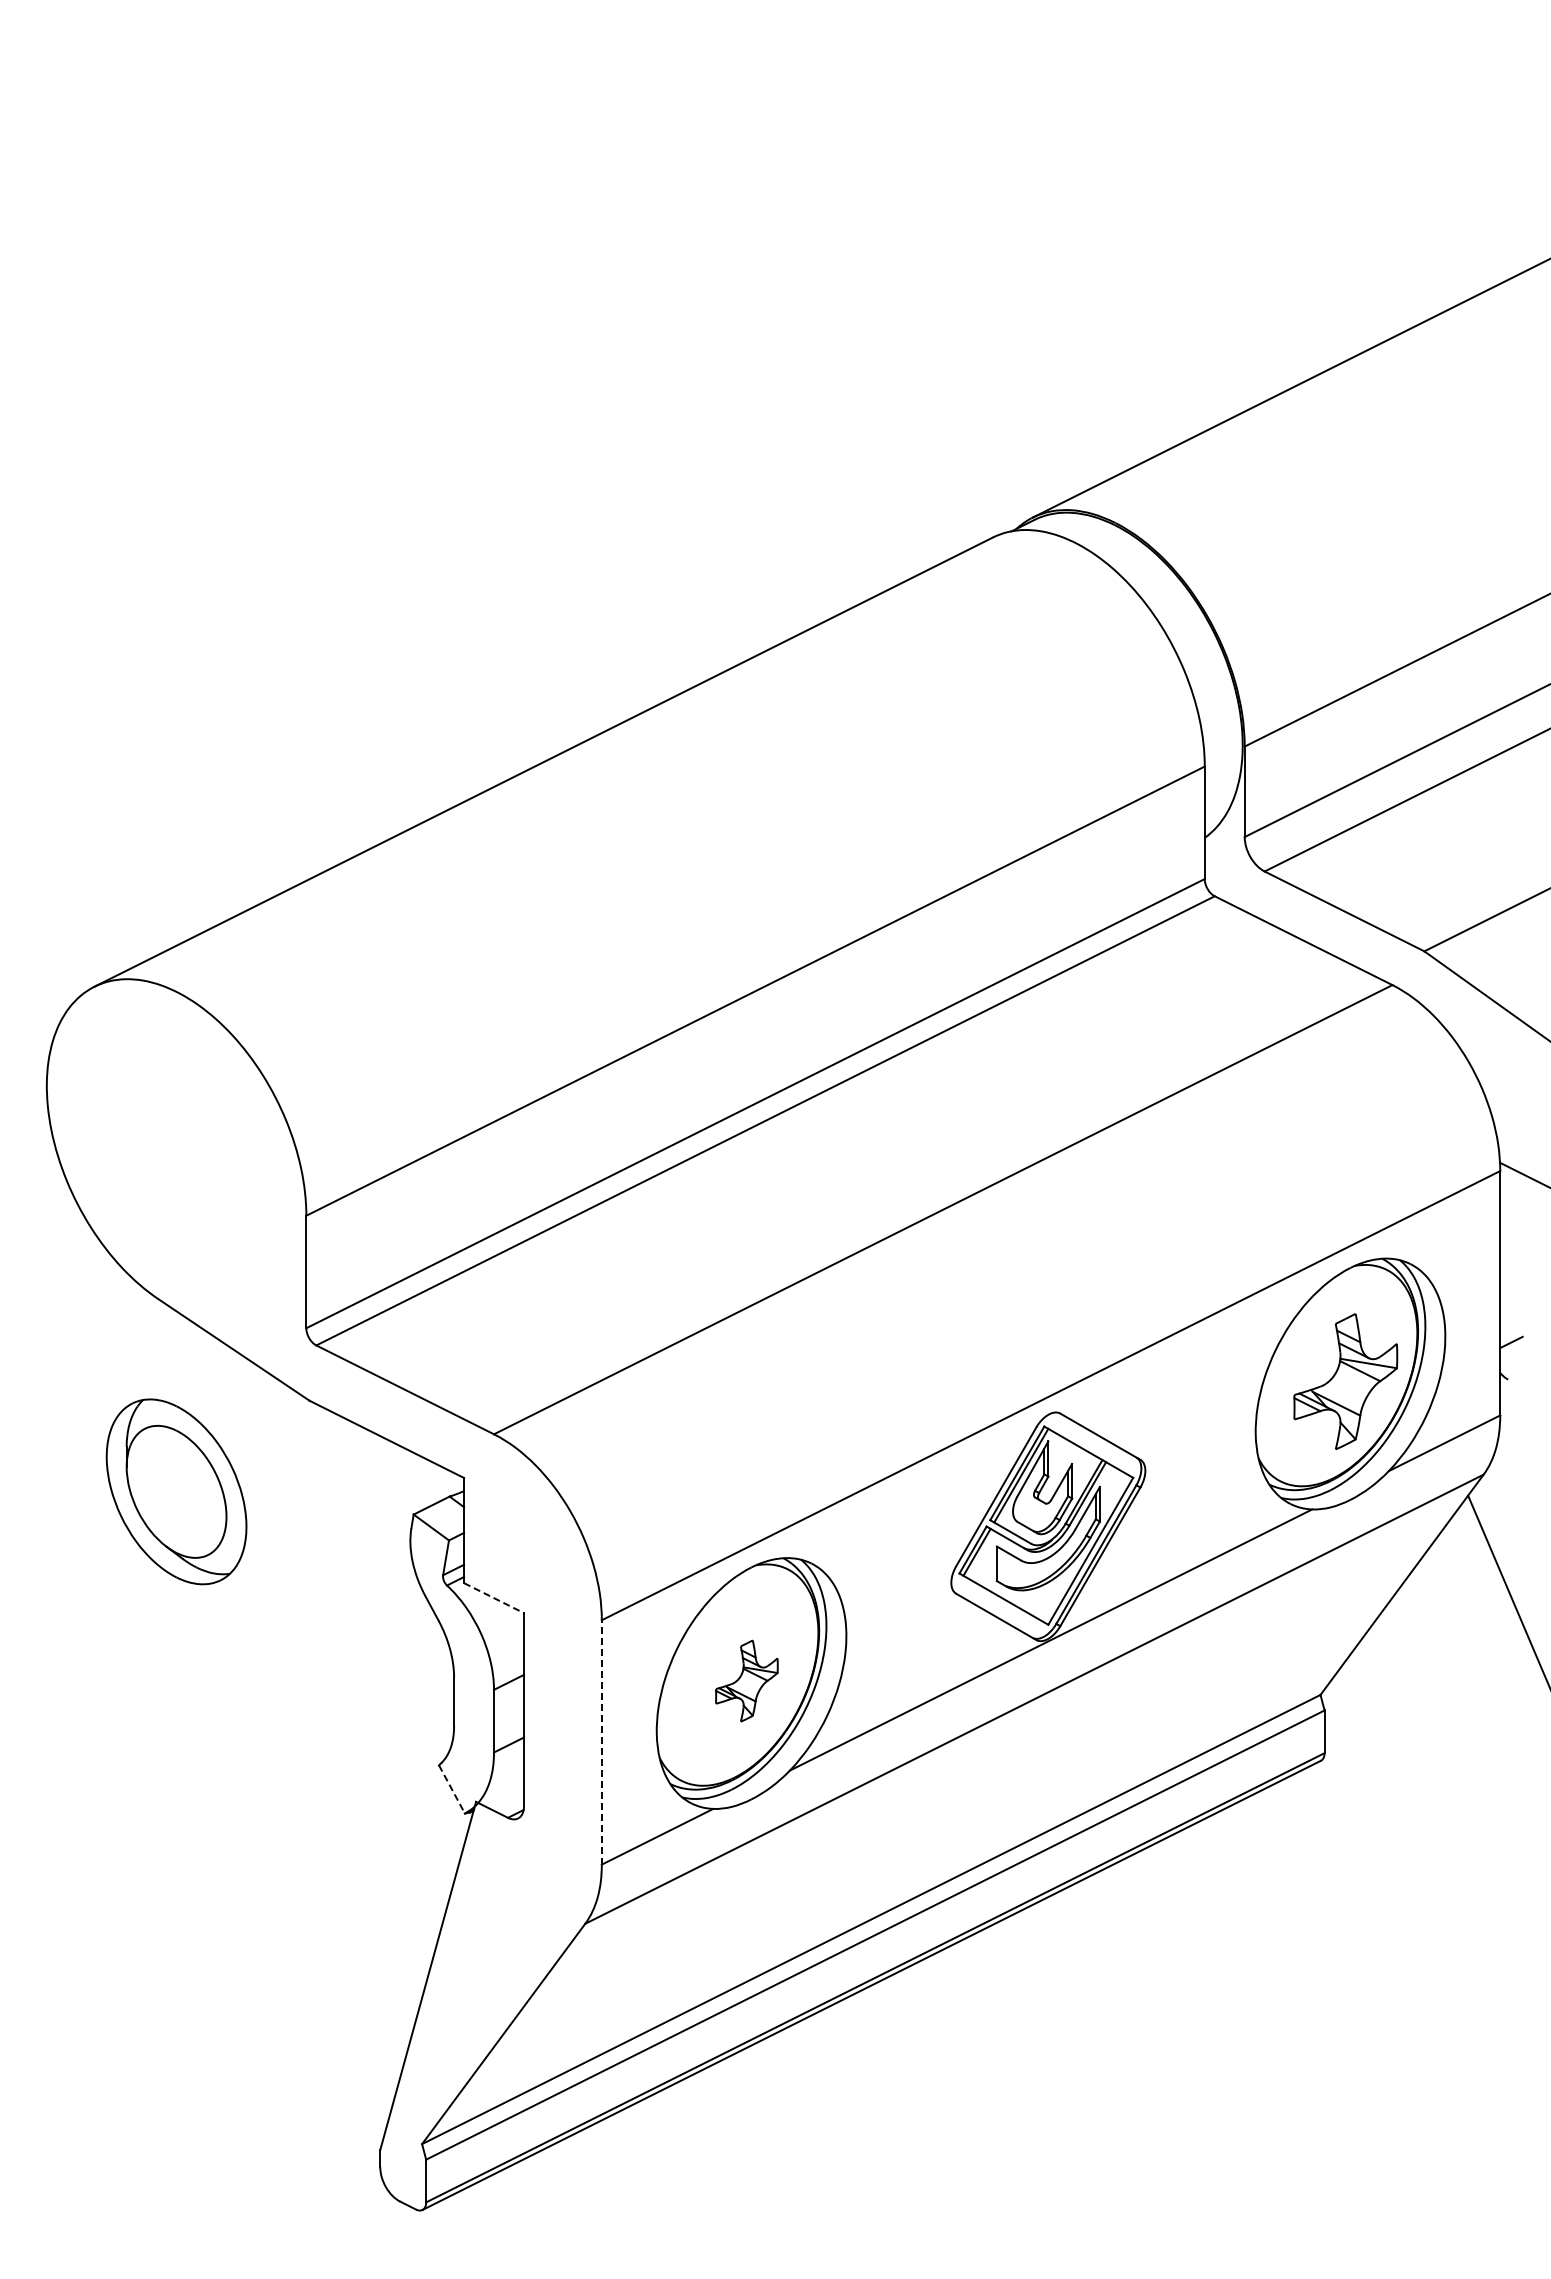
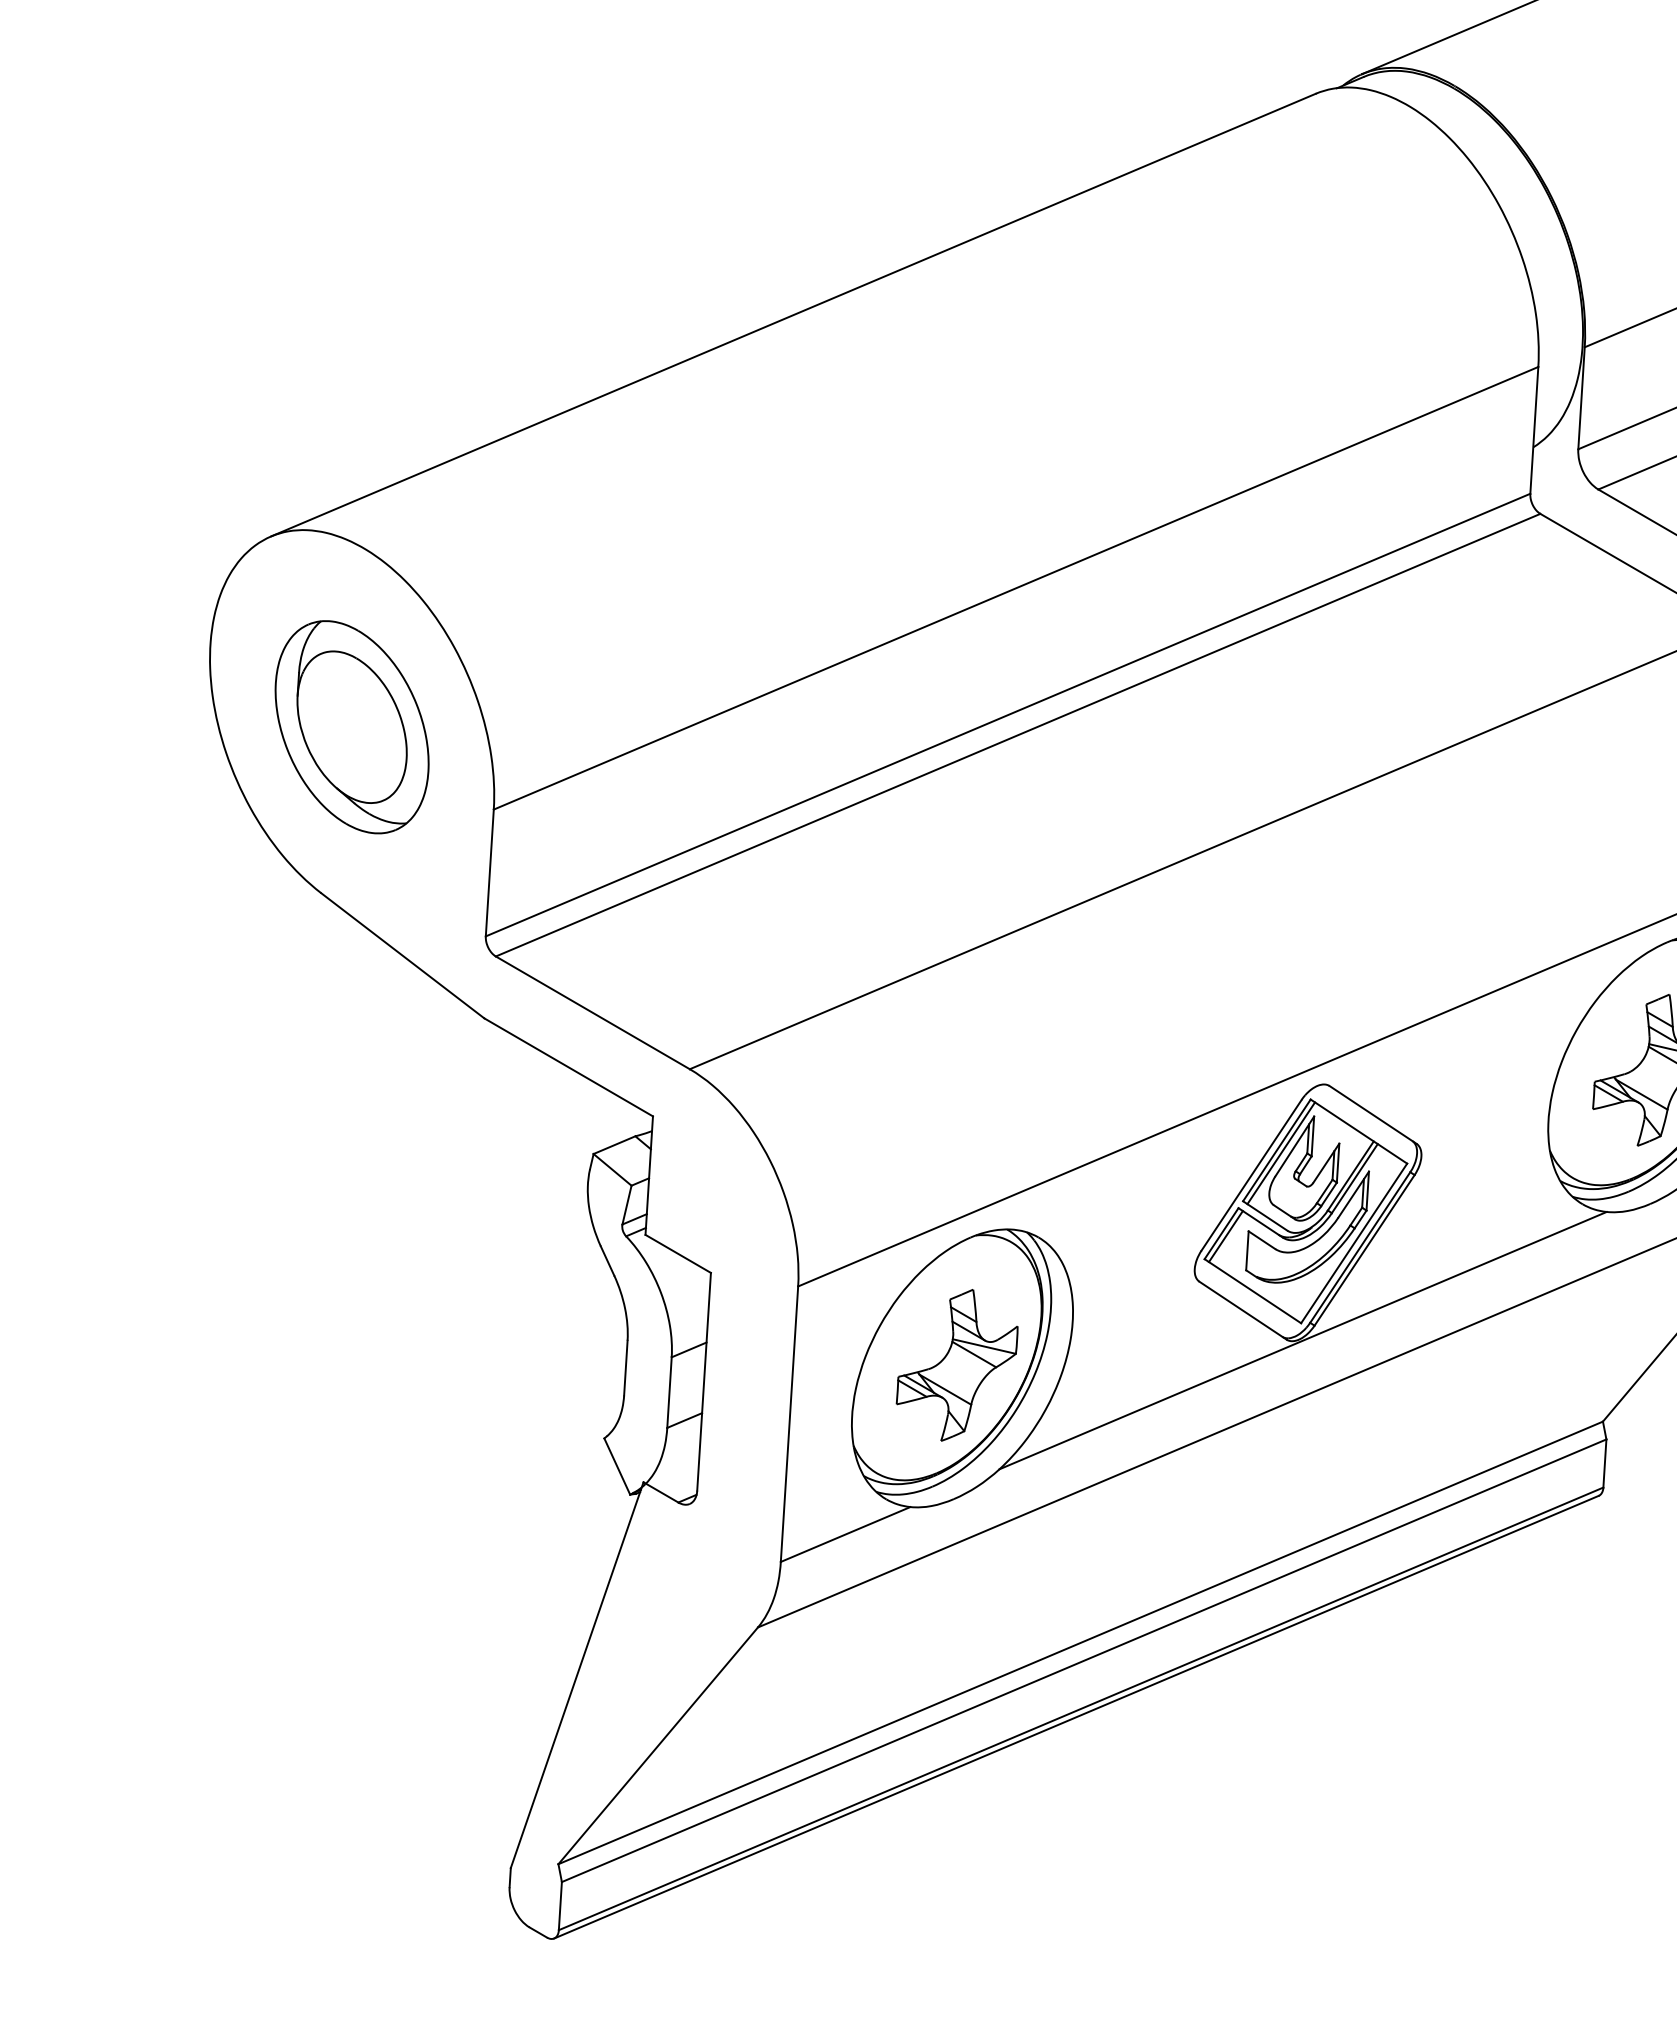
part: (176, 1491) -> (352, 726), moved
line: (494, 1598) -> (678, 1254), dashed -> solid
part: (746, 1680) -> (956, 1364), size x1.67
line: (601, 1741) -> (789, 1423), dashed -> solid
line: (452, 1789) -> (617, 1466), dashed -> solid

